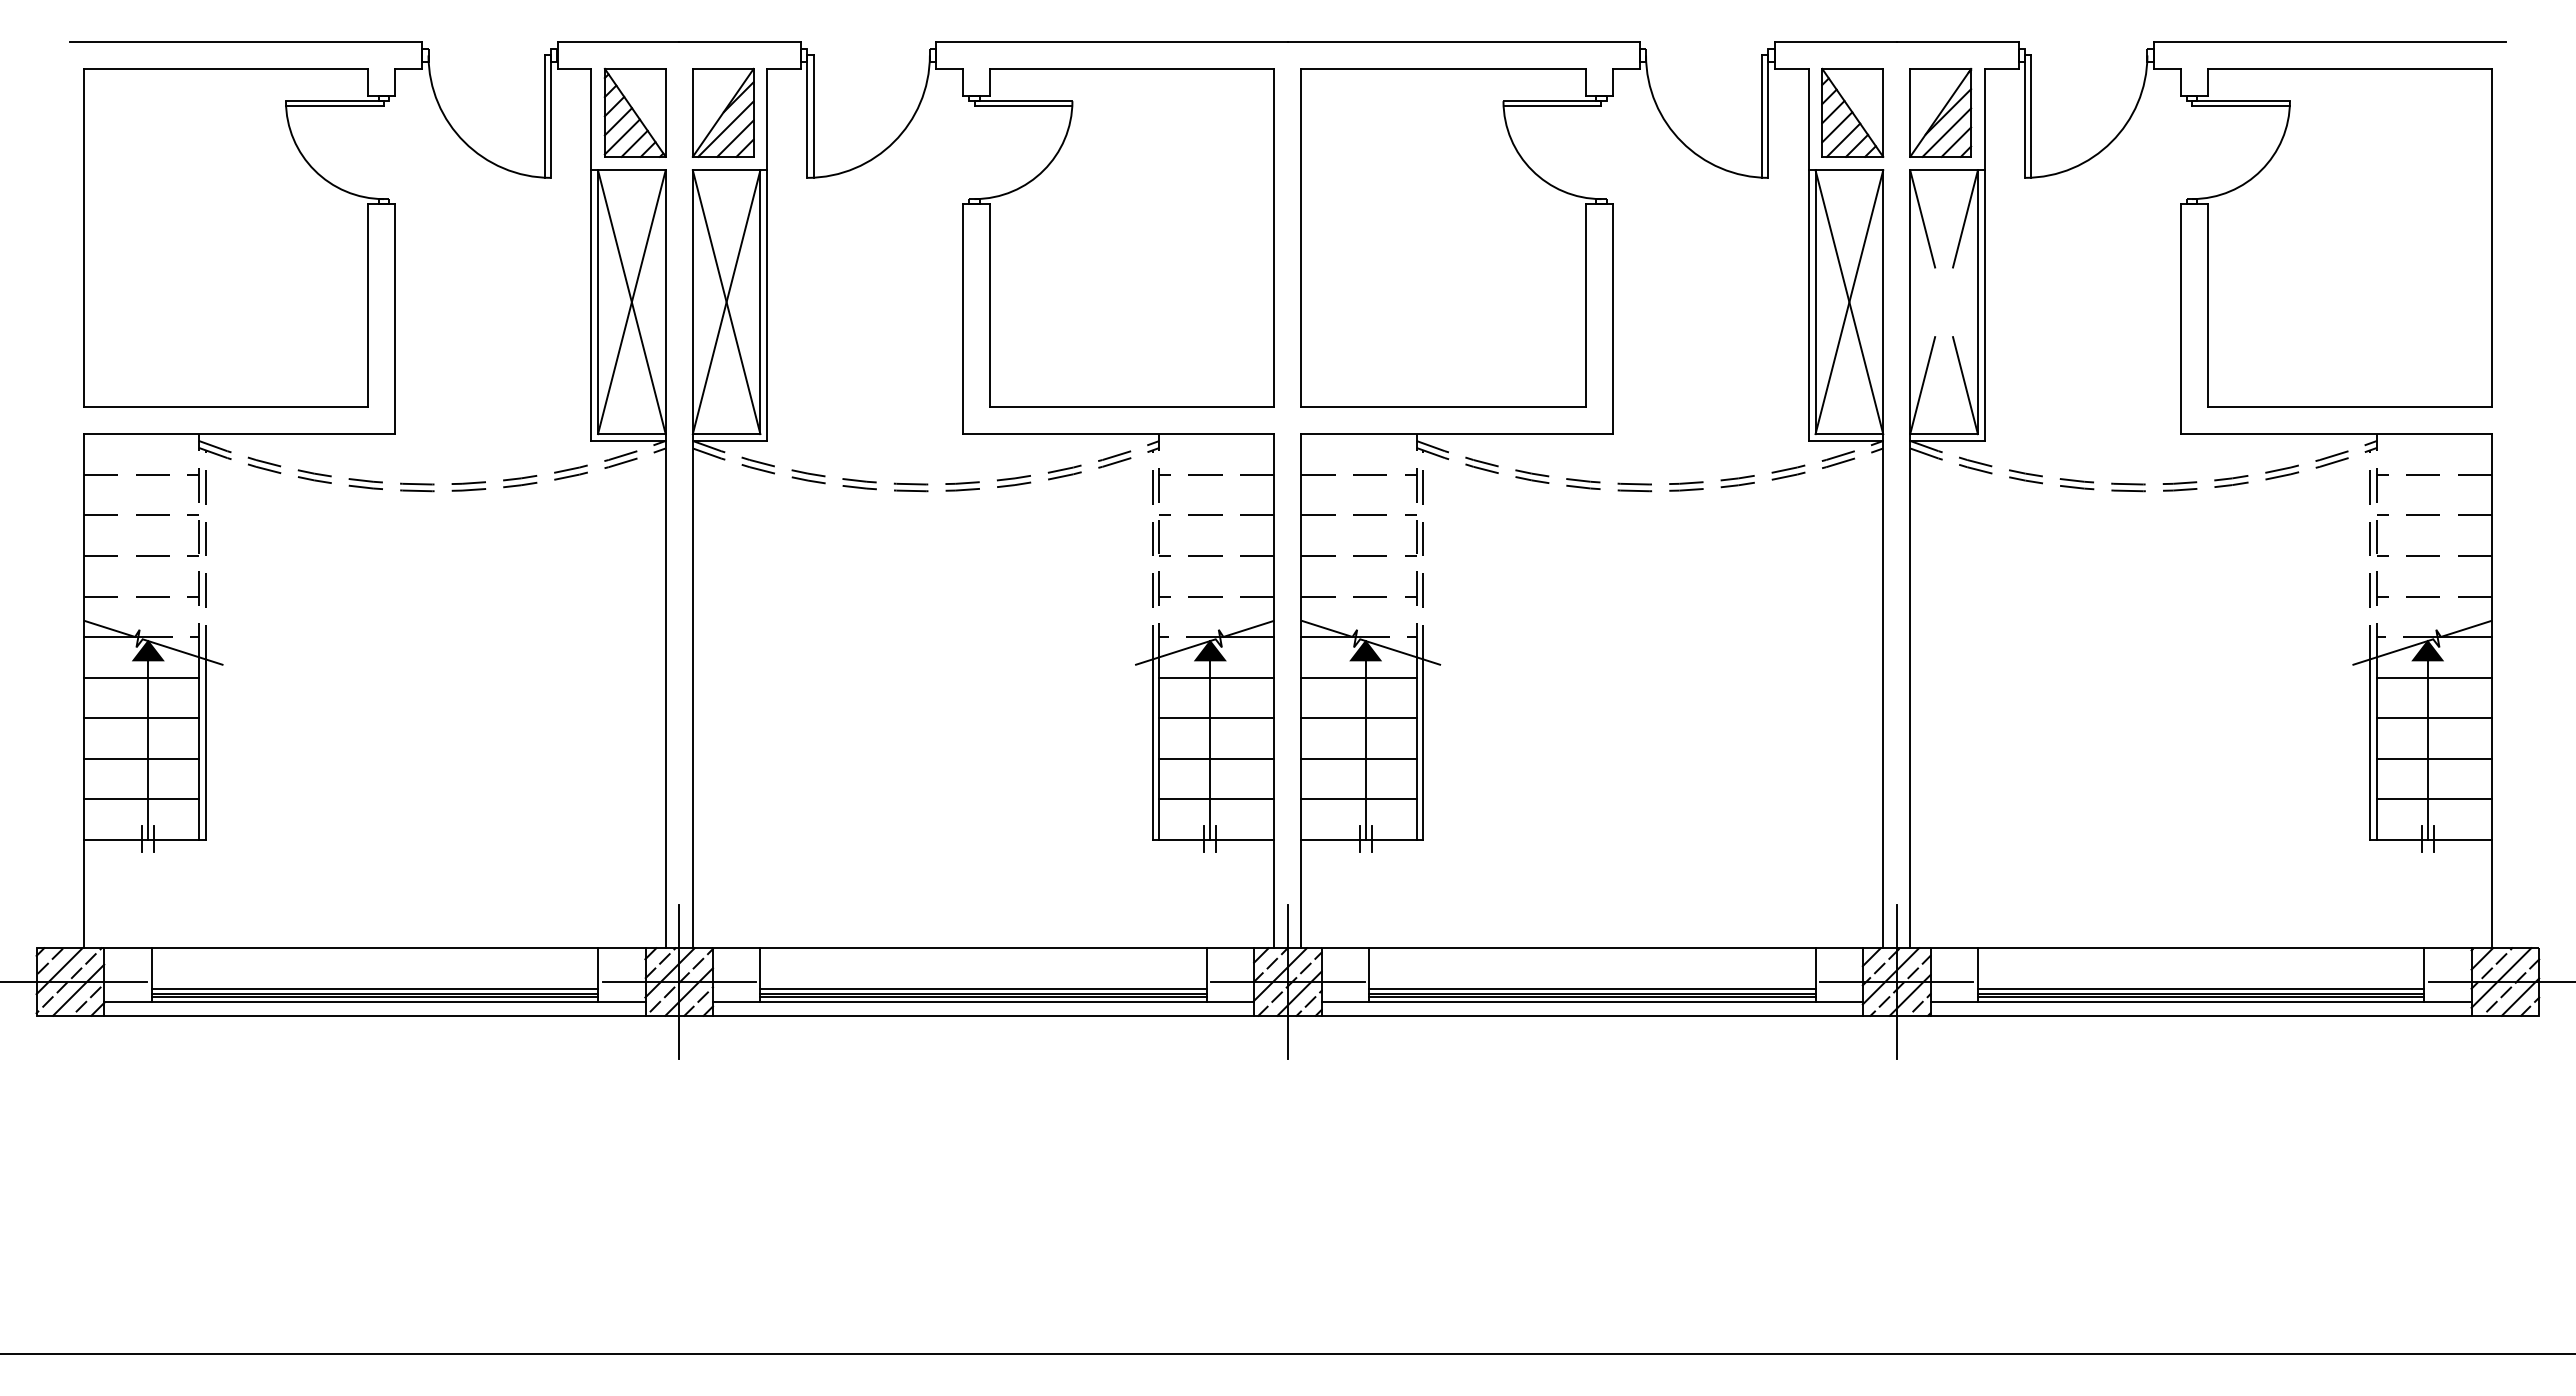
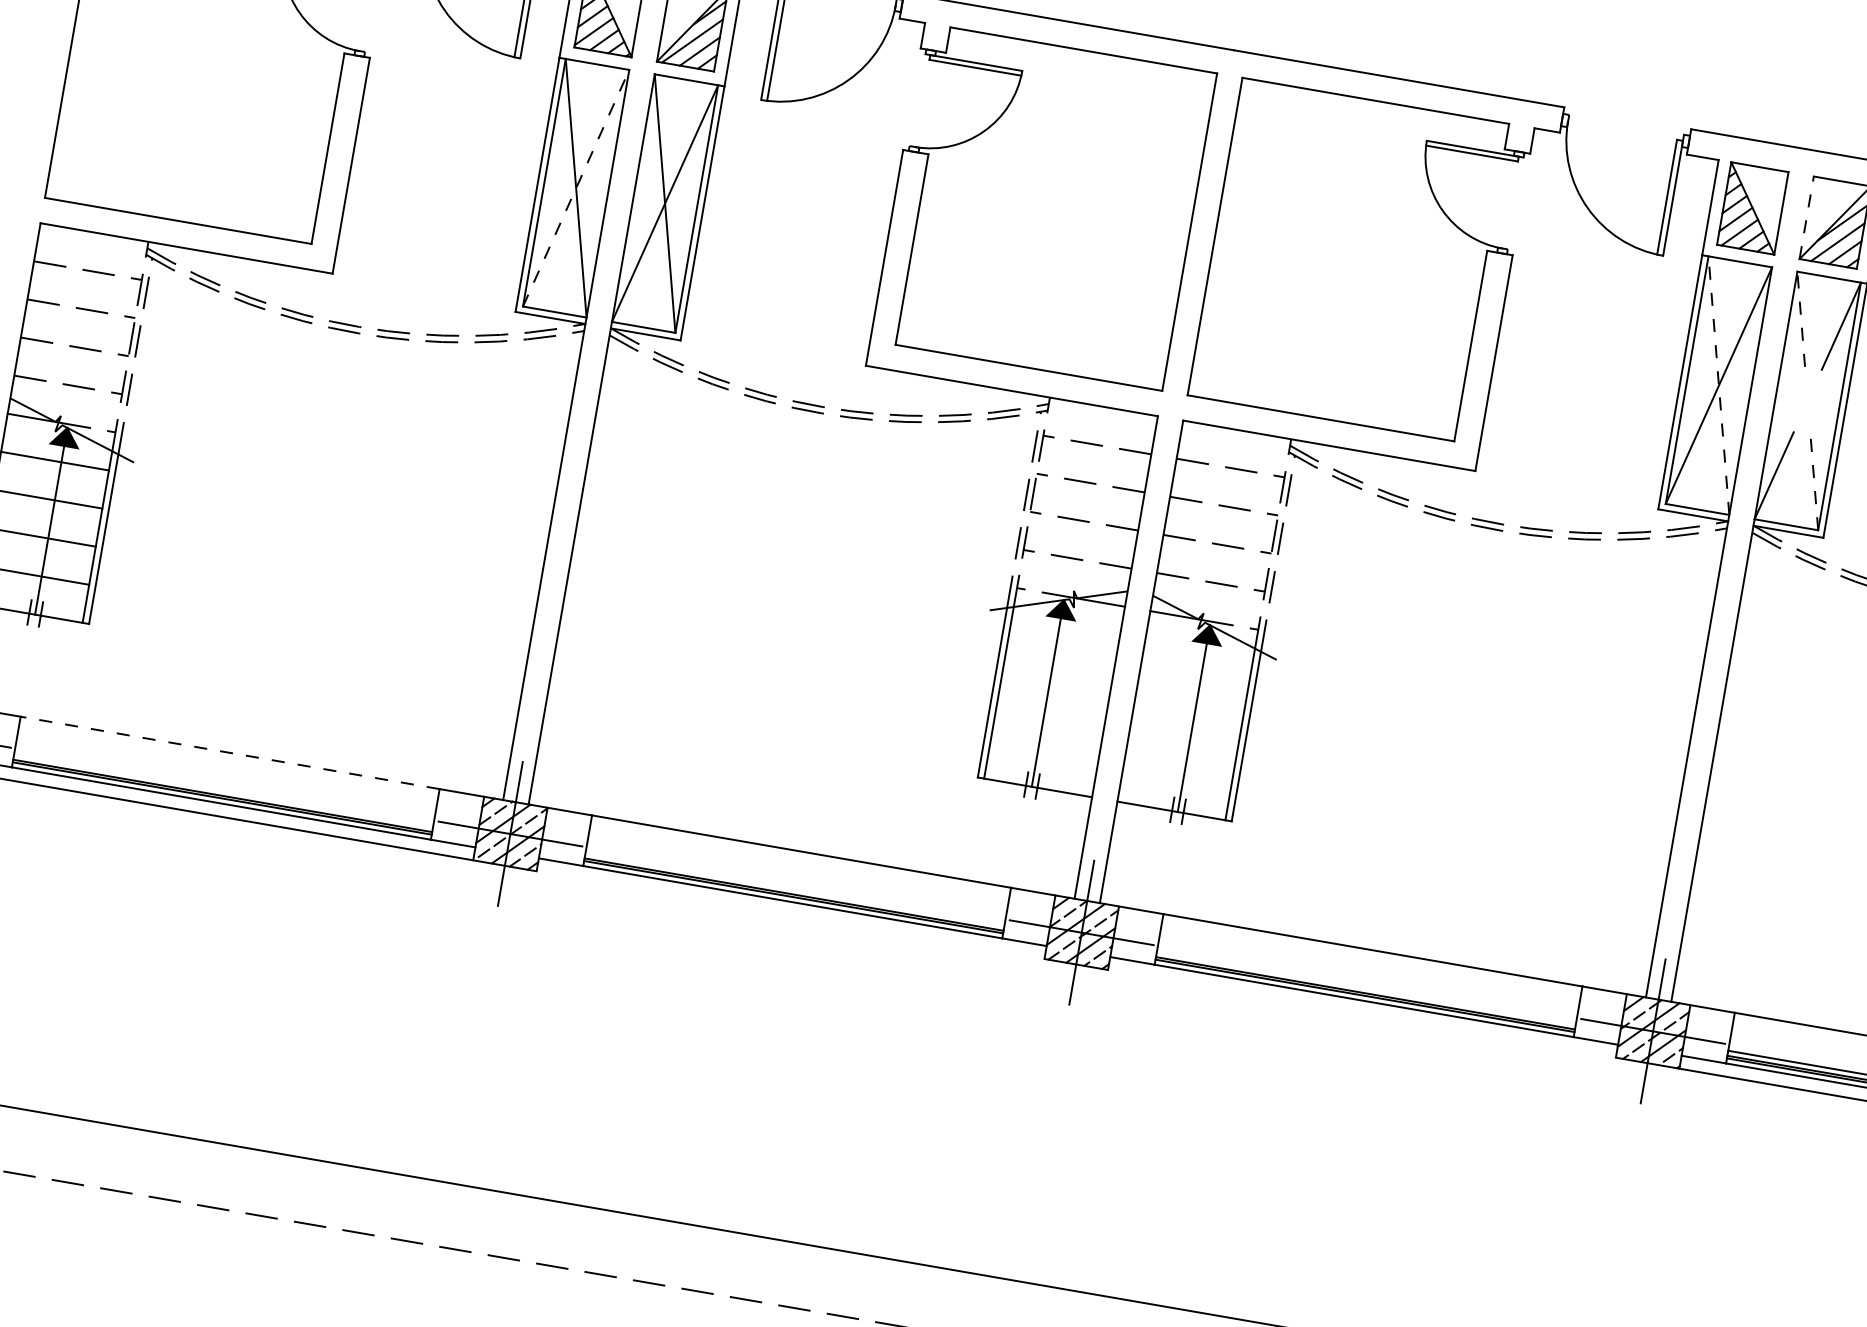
line: (1910, 112) -> (1807, 217), solid -> dashed
line: (1922, 218) -> (1801, 318), solid -> dashed
line: (632, 301) -> (576, 187), solid -> dashed
line: (1849, 301) -> (1719, 384), solid -> dashed
line: (1965, 385) -> (1814, 482), solid -> dashed
line: (1216, 677) -> (1064, 635), removed
line: (1358, 677) -> (1197, 658), removed
line: (1216, 718) -> (1057, 673), removed
line: (1358, 718) -> (1190, 696), removed
line: (1216, 758) -> (1050, 711), removed
line: (1358, 758) -> (1184, 734), removed
line: (1216, 799) -> (1044, 749), removed
line: (1358, 799) -> (1177, 772), removed
line: (374, 948) -> (229, 753), solid -> dashed
line: (374, 988) -> (223, 790), removed
line: (983, 988) -> (794, 889), removed
line: (1592, 988) -> (1366, 988), removed
line: (983, 1015) -> (790, 914), removed
line: (1591, 1015) -> (1361, 1013), removed

